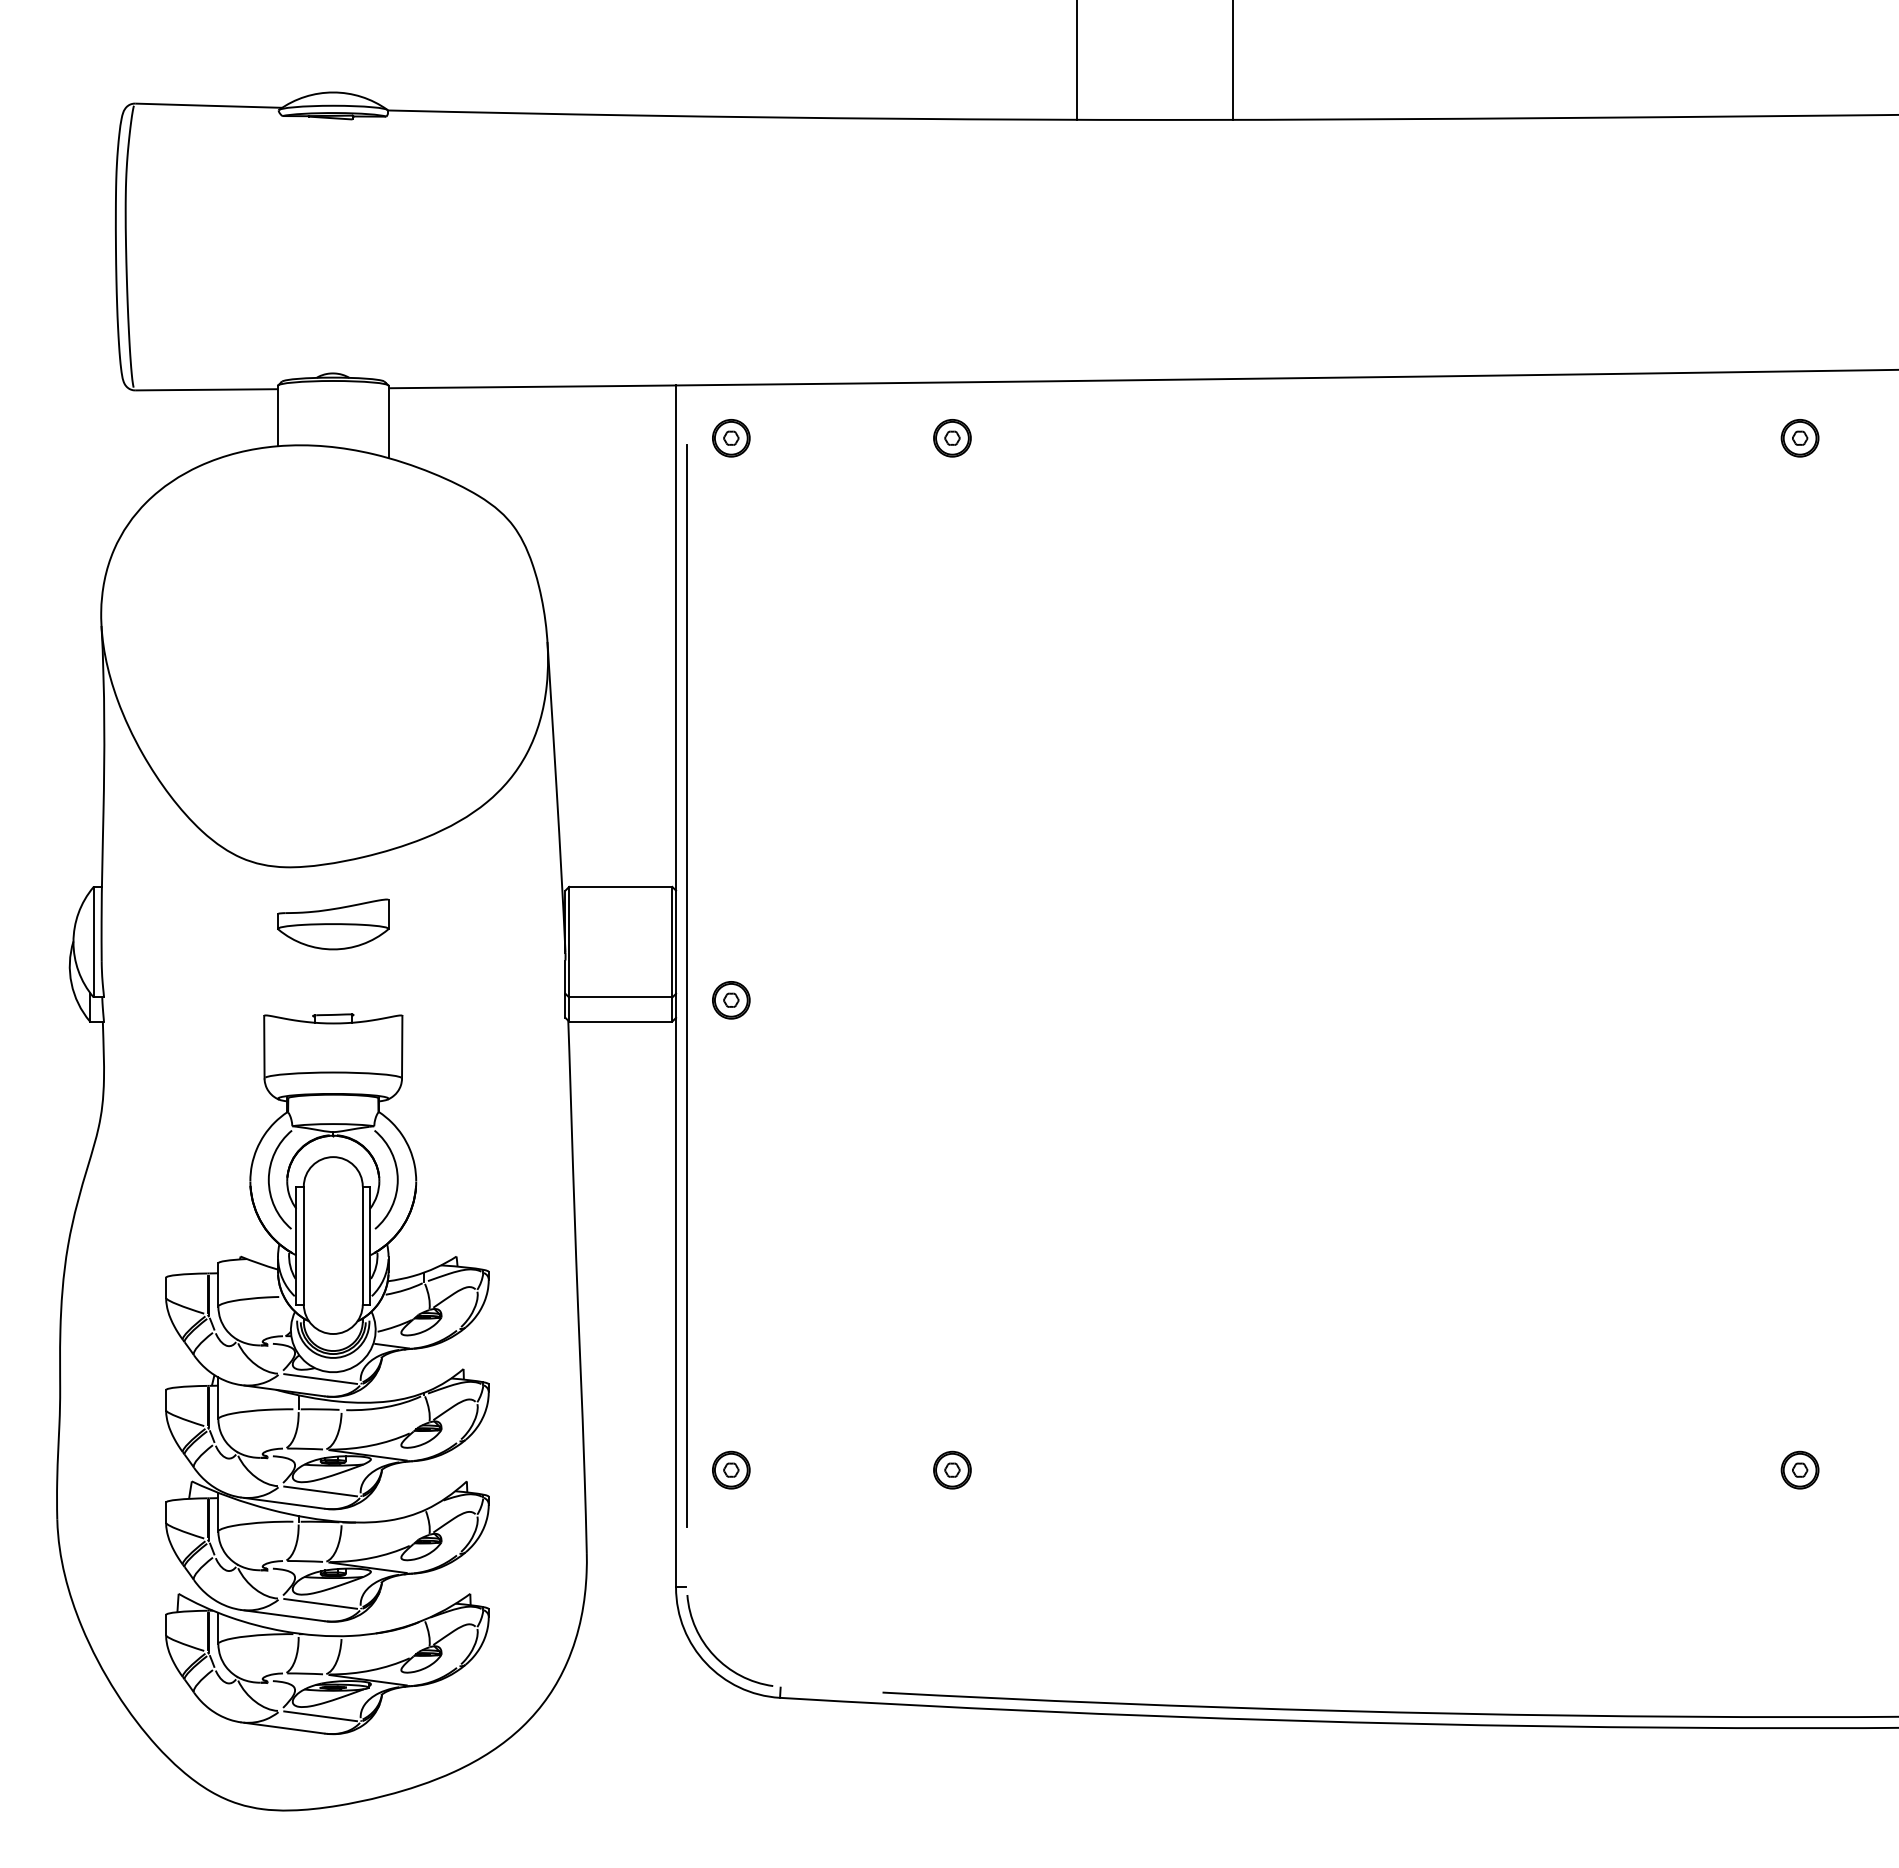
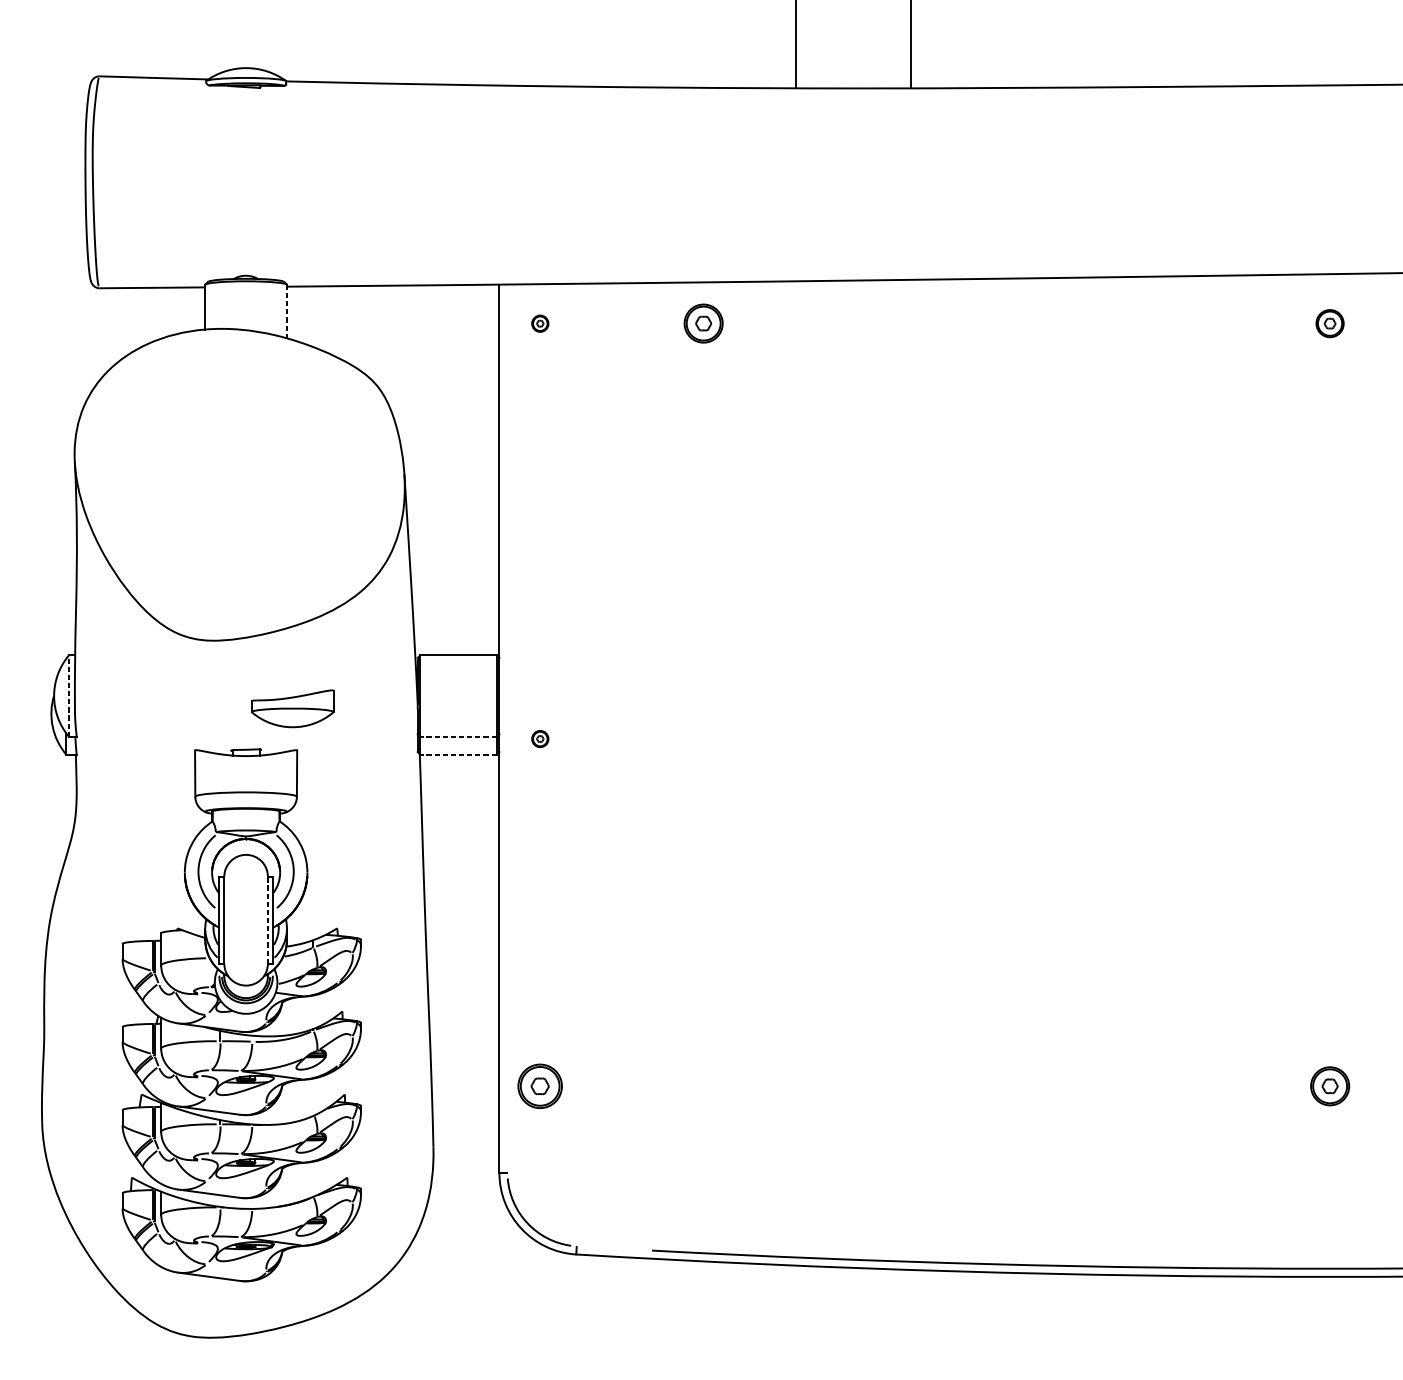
line: (388, 422) -> (286, 312), solid -> dashed
part: (731, 438) -> (540, 323), size x0.6
part: (952, 438) -> (703, 323), size x1.4
part: (333, 924) -> (292, 708), moved
line: (93, 941) -> (68, 695), solid -> dashed
line: (687, 986) -> (507, 728), removed
line: (620, 997) -> (458, 736), solid -> dashed
part: (731, 1000) -> (540, 739), size x0.6
line: (620, 1021) -> (458, 754), solid -> dashed
line: (362, 1245) -> (267, 920), solid -> dashed
line: (320, 1378) -> (236, 1018), removed
part: (731, 1469) -> (540, 1085), size x1.6
part: (952, 1469) -> (703, 1085), removed
part: (1799, 1469) -> (1329, 1085), size x1.4
line: (320, 1491) -> (236, 1101), removed
line: (320, 1603) -> (236, 1184), removed
line: (320, 1716) -> (236, 1268), removed

